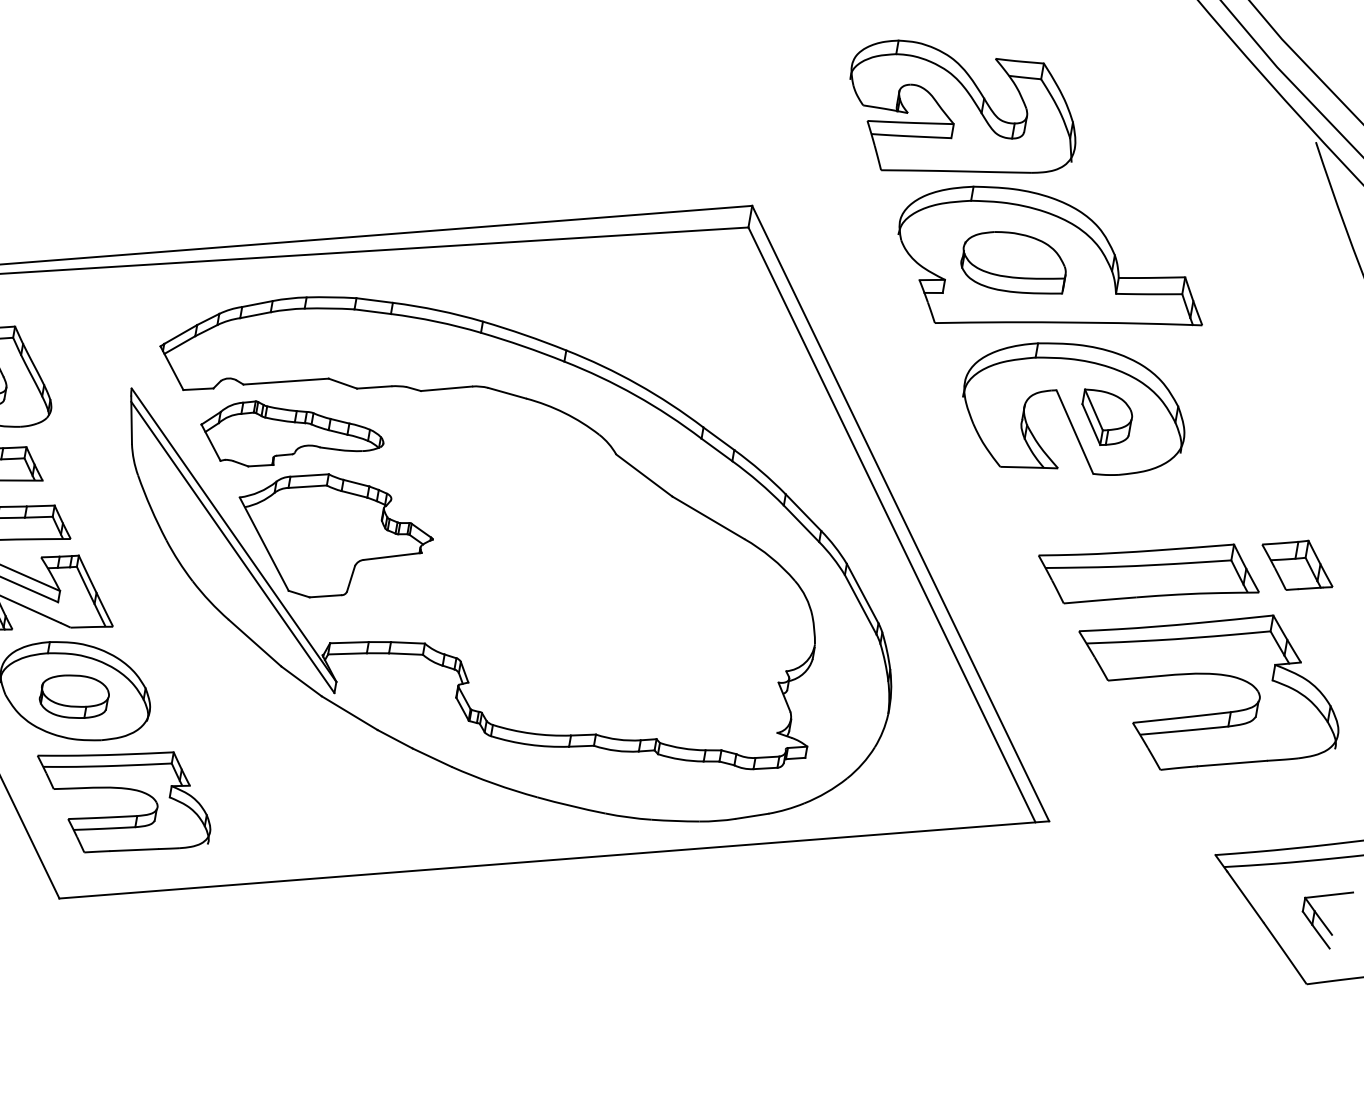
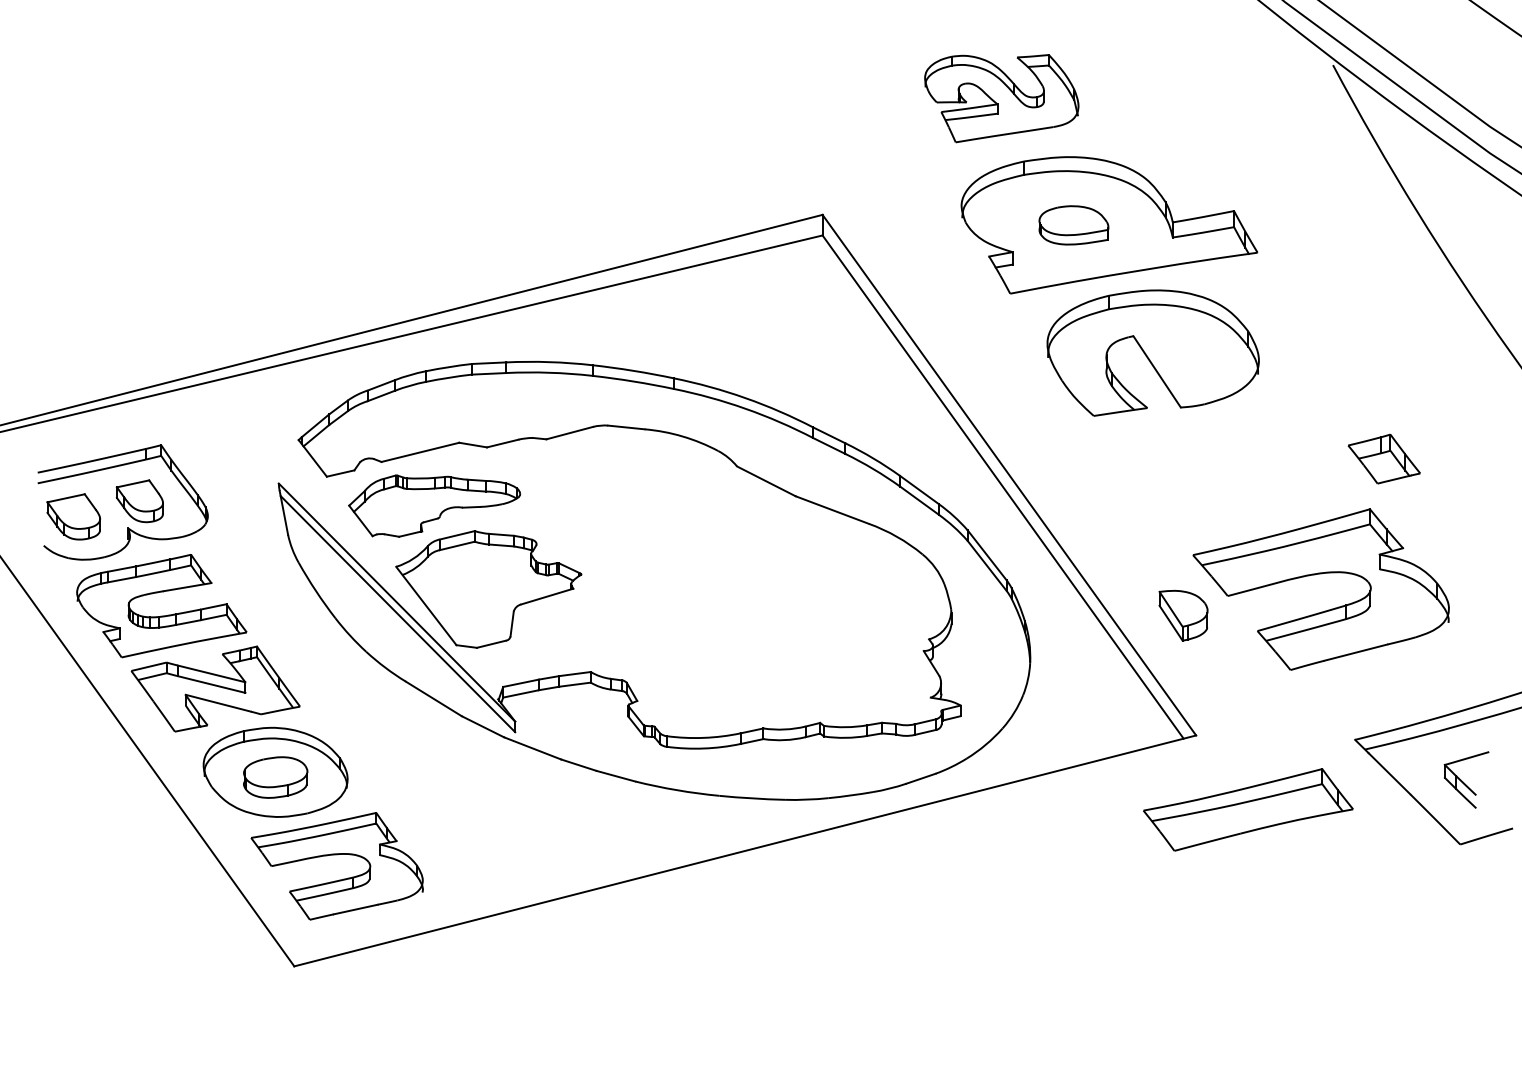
part: (961, 116) -> (1001, 98), size x0.7
part: (1013, 263) -> (1073, 225), size x0.7
part: (1105, 418) -> (1183, 615), moved
part: (1149, 573) -> (1248, 809), moved

